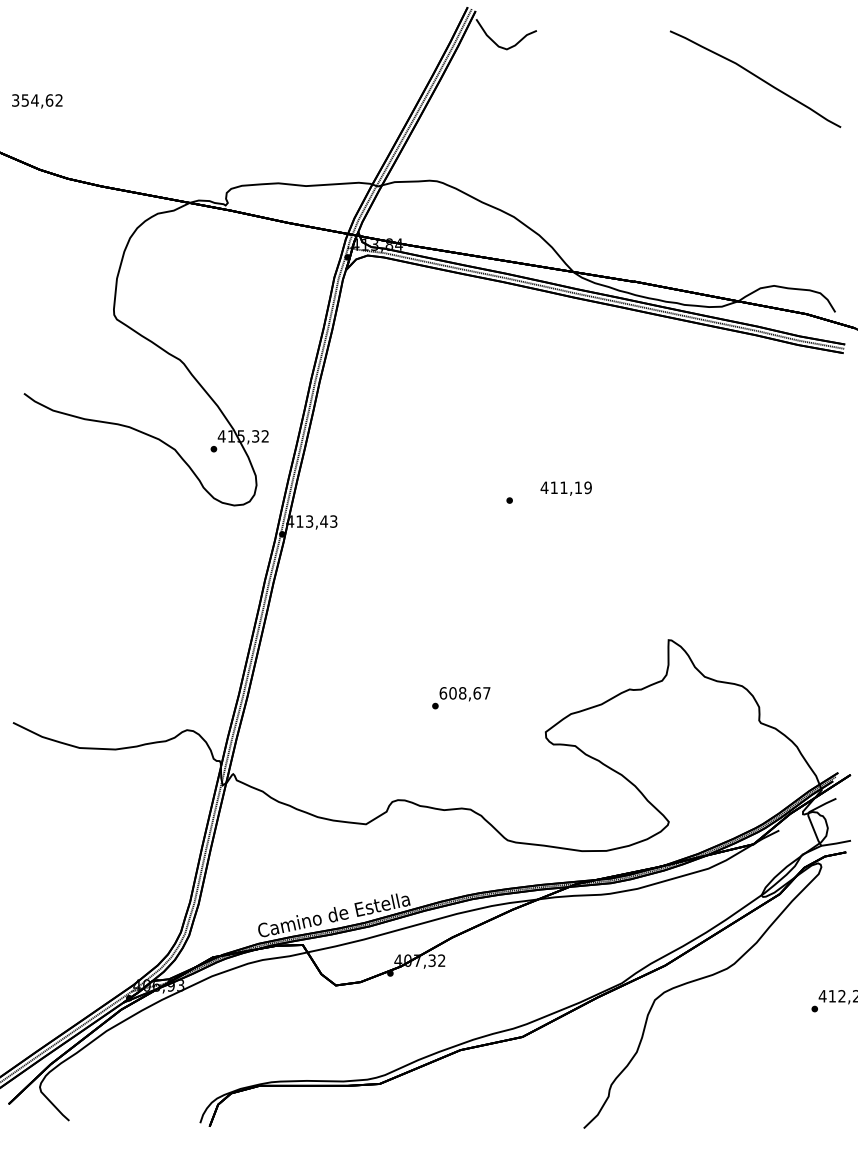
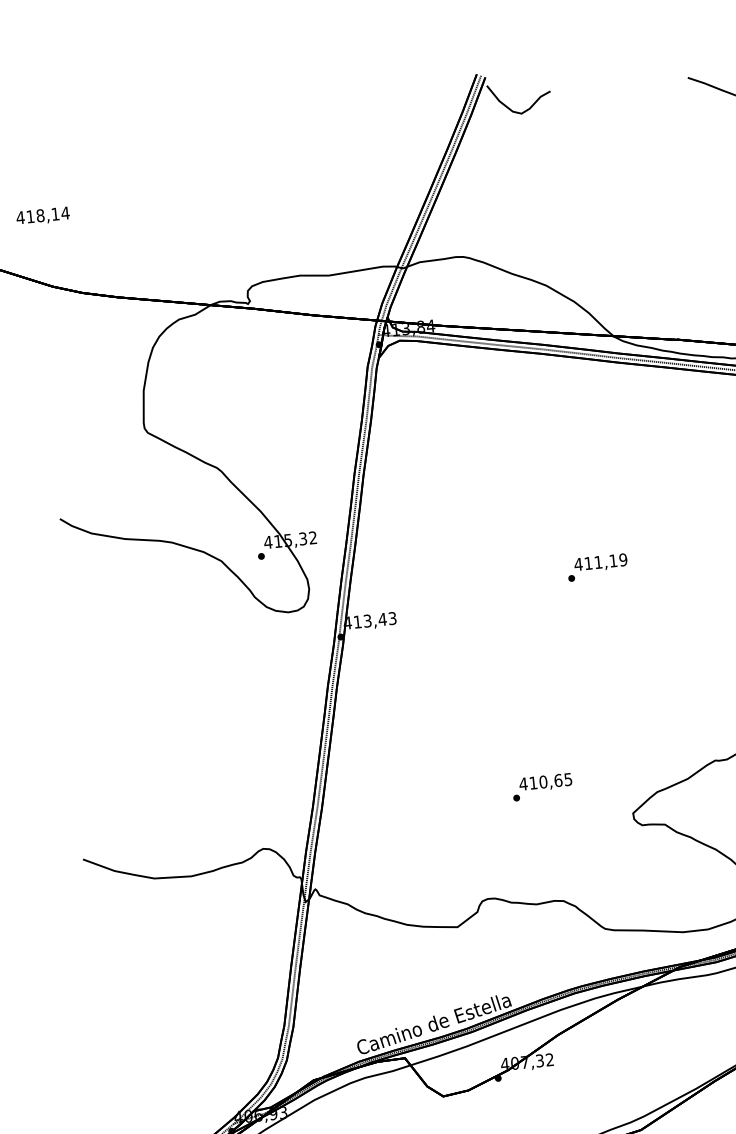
text: (37, 100) -> (43, 215), 354,62 -> 418,14
text: (565, 488) -> (600, 562), moved
text: (464, 693) -> (545, 782), 608,67 -> 410,65

